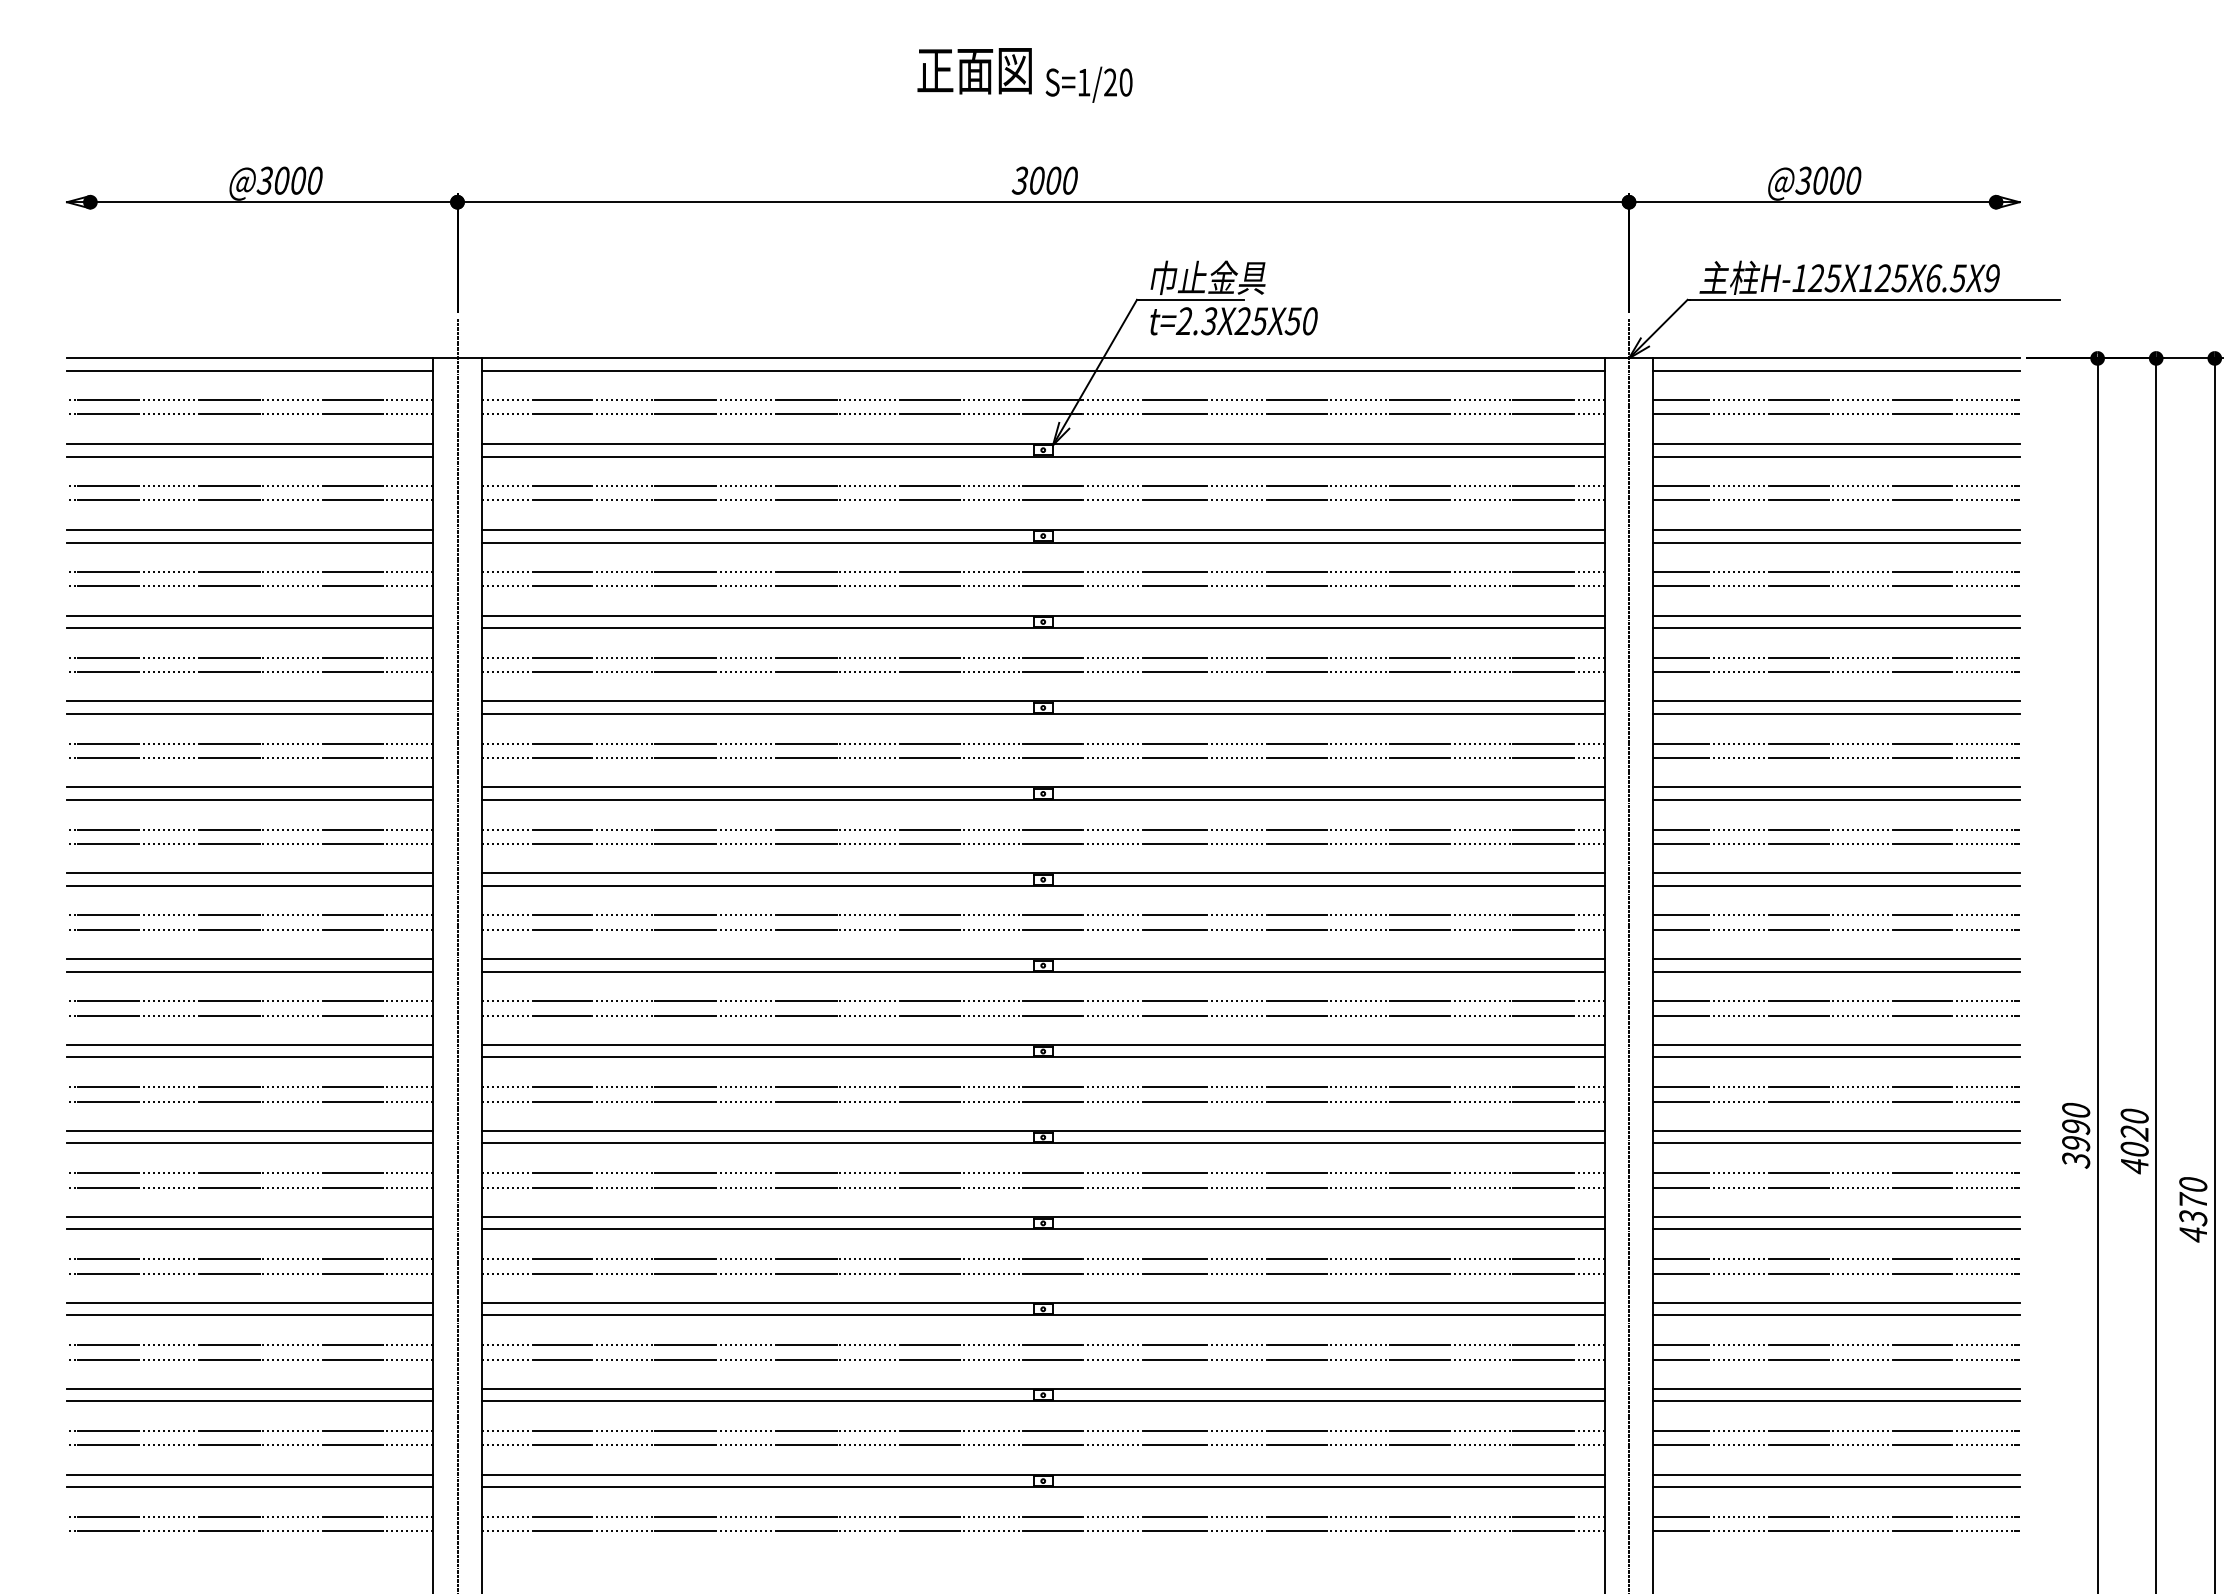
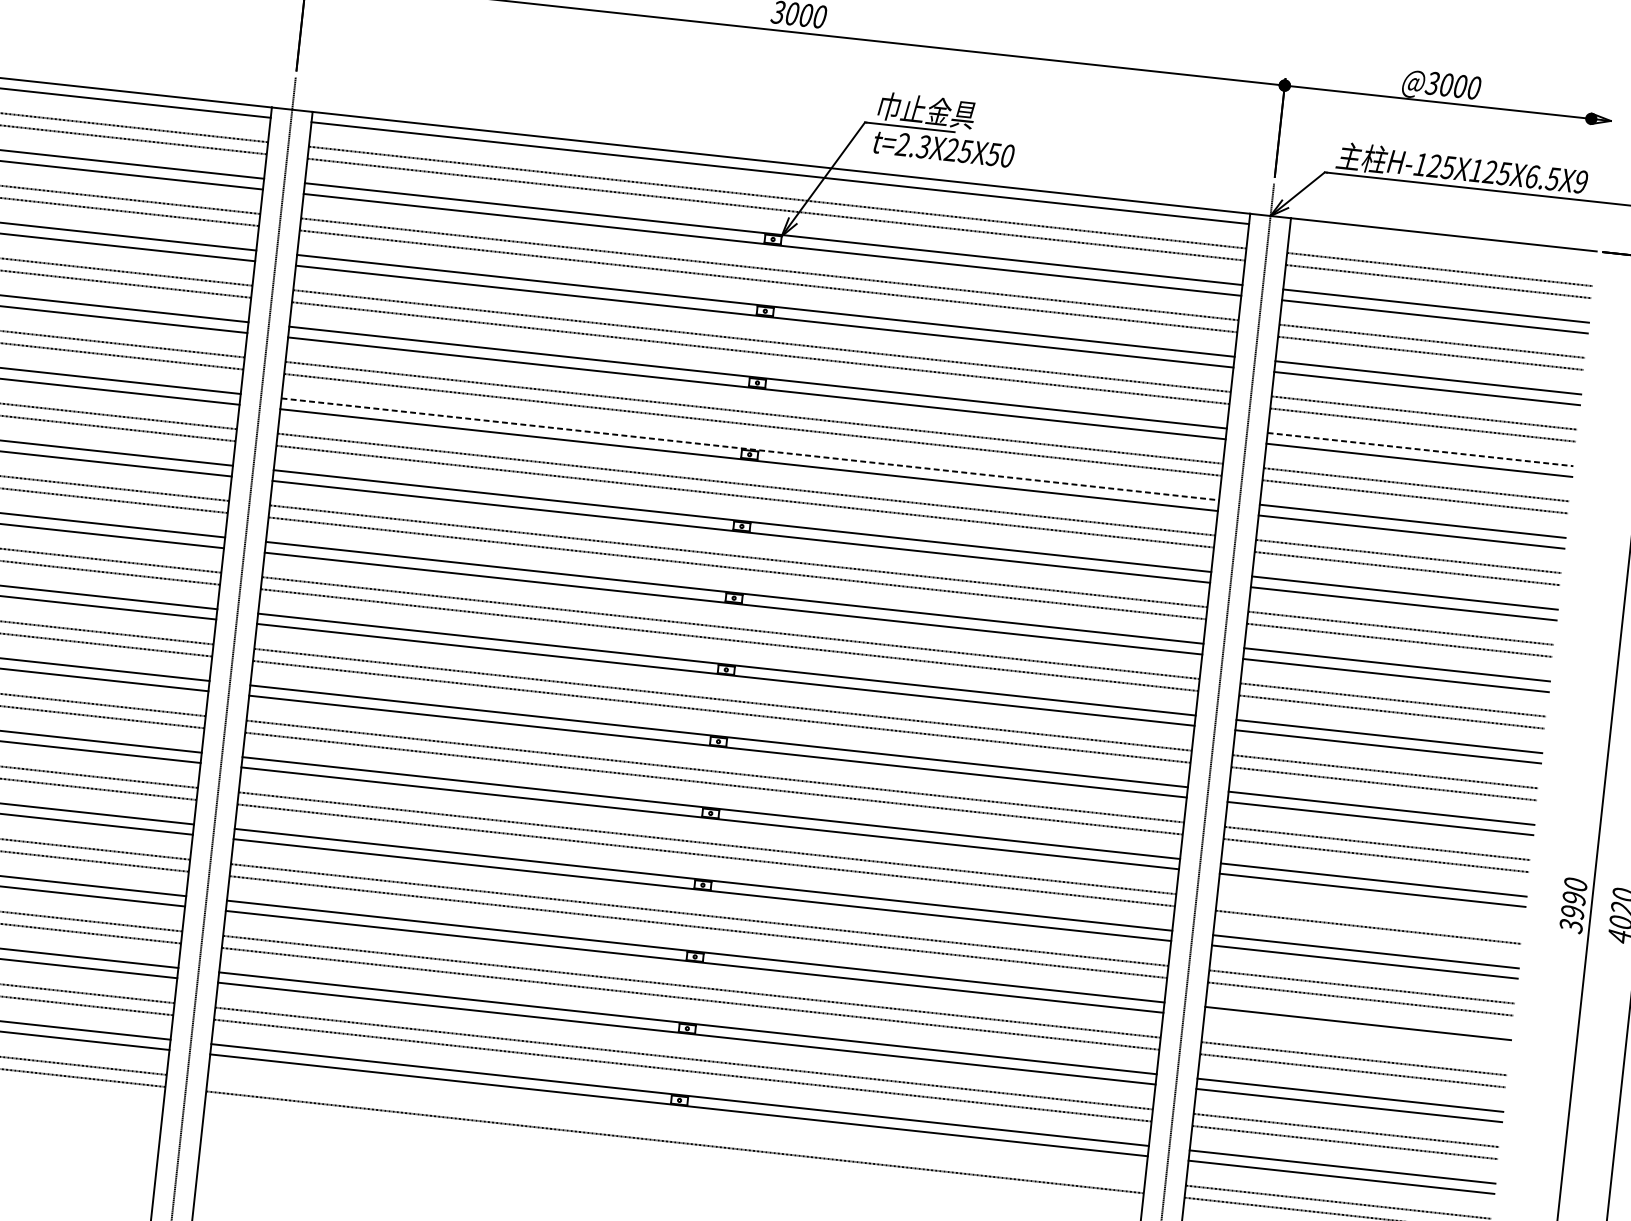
line: (1836, 370) -> (1442, 244), removed
line: (1836, 615) -> (1420, 449), solid -> dashed
line: (1043, 701) -> (750, 449), solid -> dashed
line: (1836, 1173) -> (1369, 915), removed
line: (1836, 1315) -> (1357, 1034), removed
line: (1042, 1516) -> (675, 1129), removed

